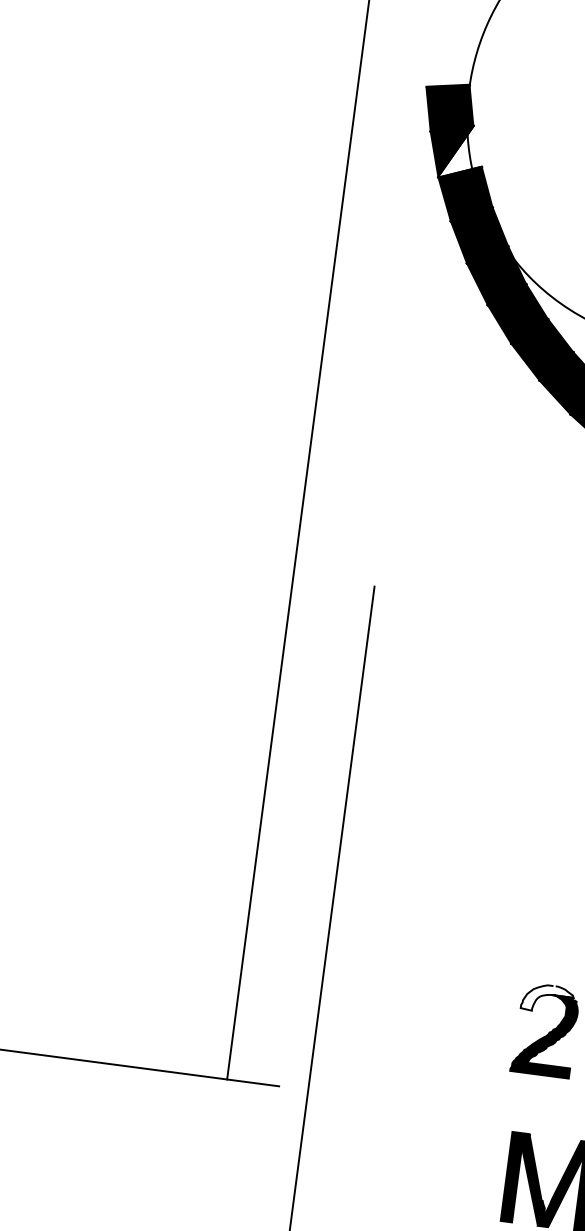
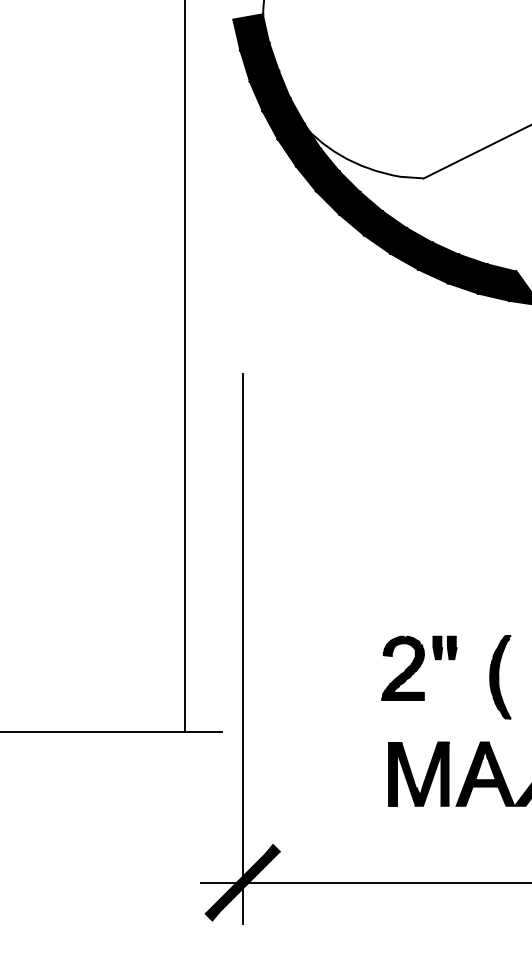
fill: (462, 152) -> (264, 62), added
fill: (547, 997) -> (401, 645), added

